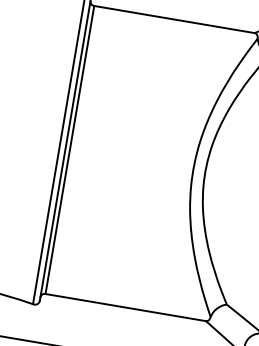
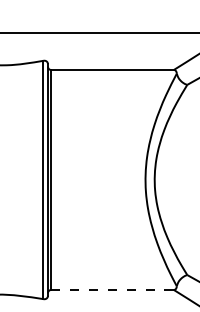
line: (125, 306) -> (112, 289), solid -> dashed

